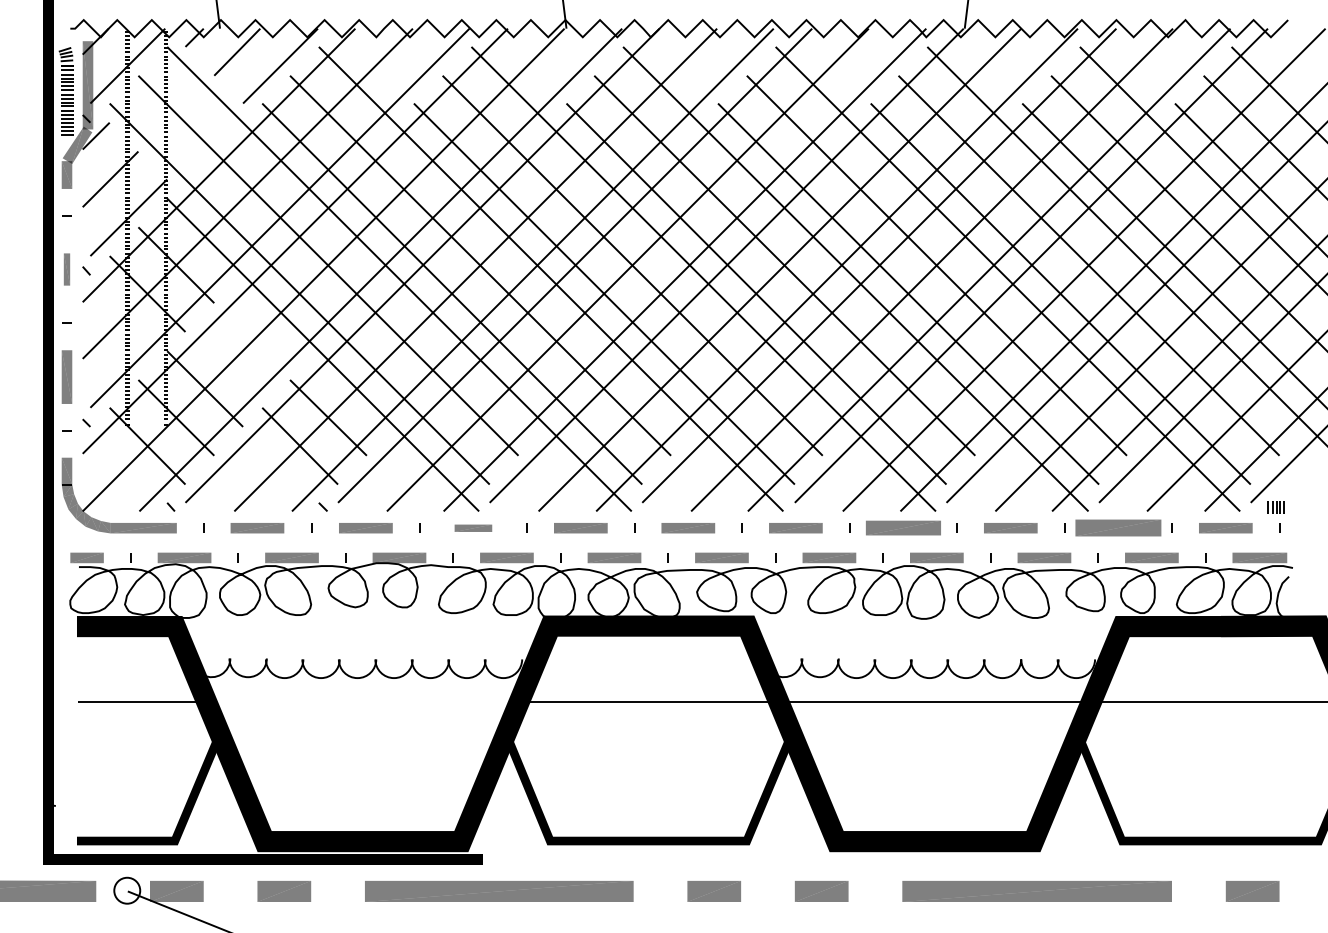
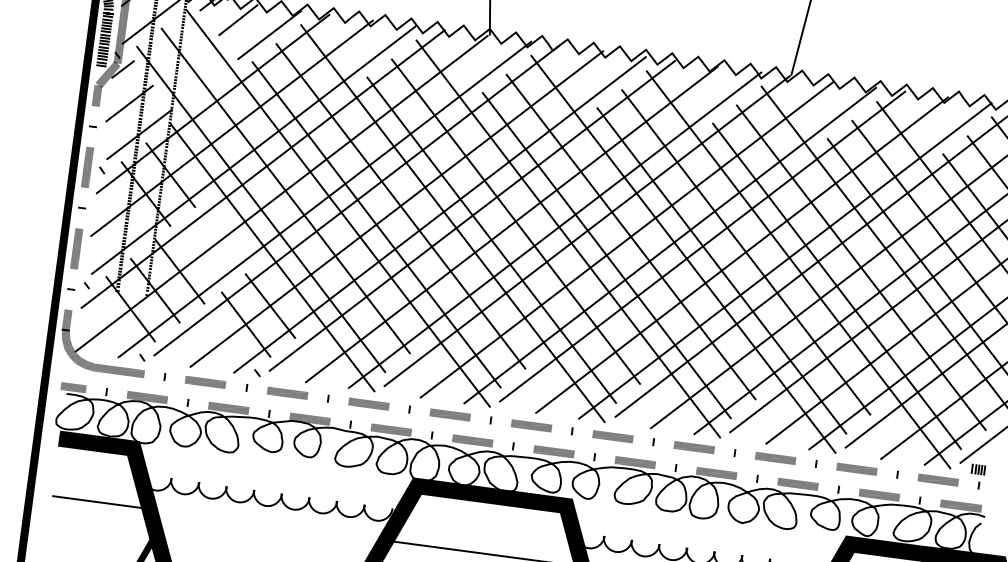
part: (66, 269) -> (87, 167), size x1.67
part: (473, 528) -> (369, 404), size x1.43
part: (902, 528) -> (693, 447), size x0.71
part: (1117, 528) -> (856, 469), size x0.62

